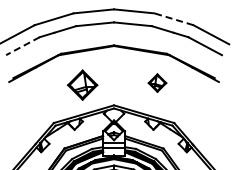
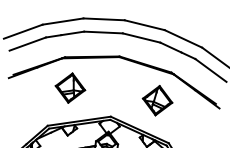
line: (173, 19) -> (182, 39), dashed -> solid
line: (22, 46) -> (27, 44), dashed -> solid
part: (157, 82) -> (157, 100), size x1.67
part: (82, 84) -> (70, 87), moved

